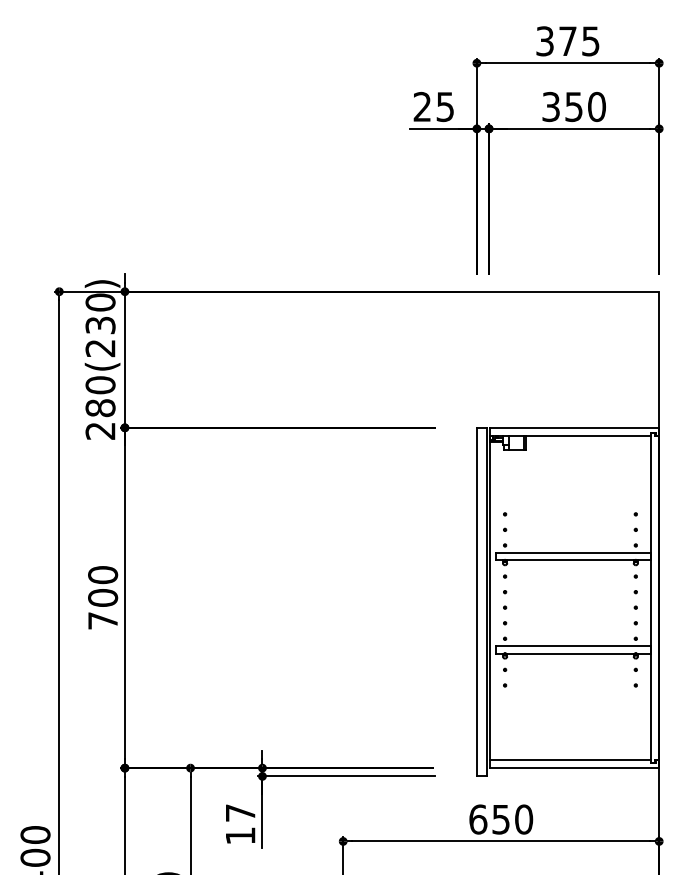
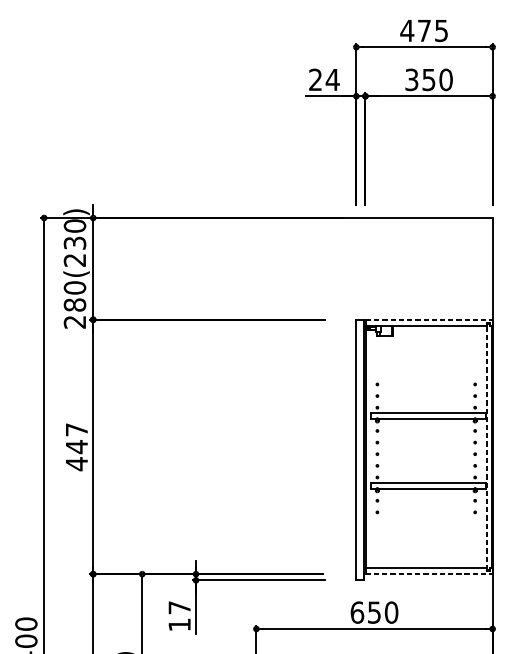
text: (544, 41) -> (406, 30), 375 -> 475
text: (444, 107) -> (332, 80), 25 -> 24
line: (574, 427) -> (429, 319), solid -> dashed
line: (651, 597) -> (486, 446), solid -> dashed
text: (103, 598) -> (77, 447), 700 -> 447
line: (574, 768) -> (429, 574), solid -> dashed

